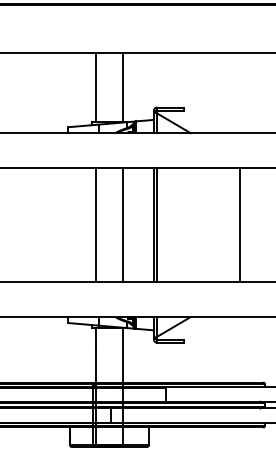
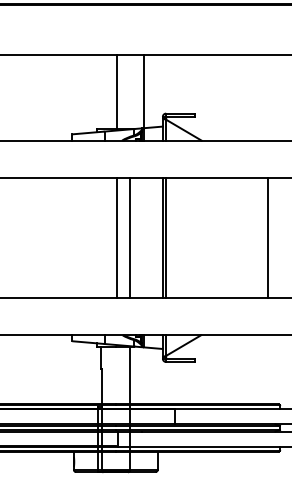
line: (95, 87) -> (116, 92), moved
line: (122, 87) -> (143, 92), moved
line: (95, 225) -> (116, 238), moved
line: (240, 225) -> (268, 238), moved

